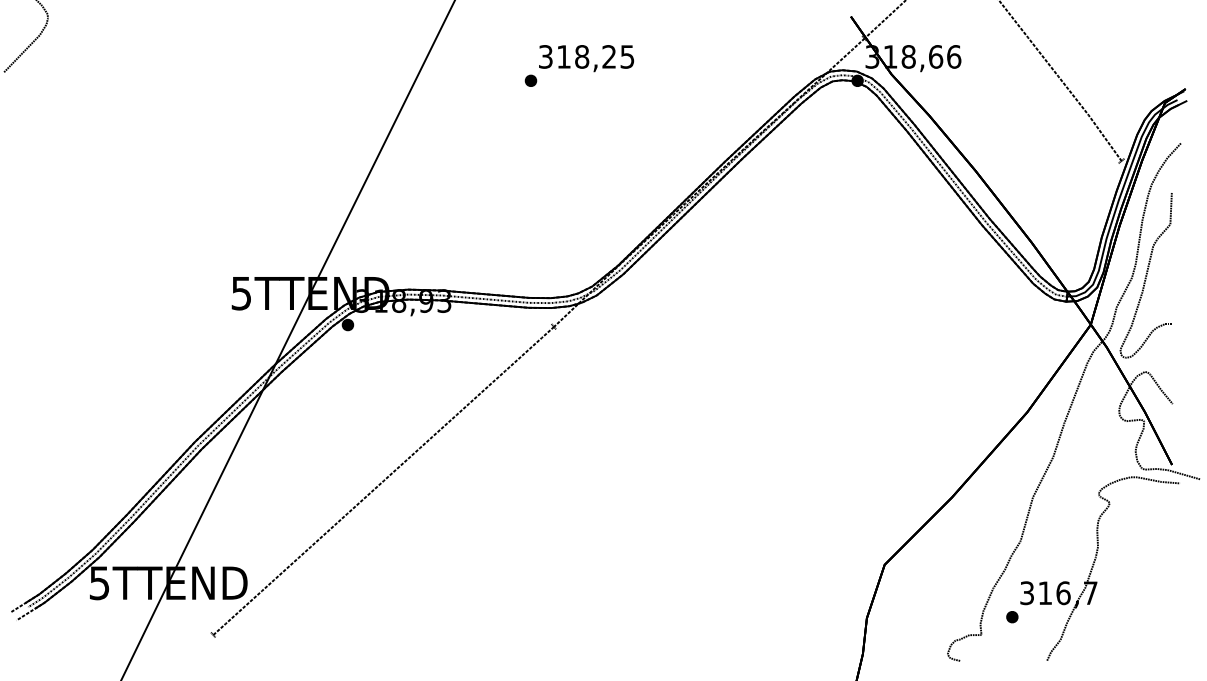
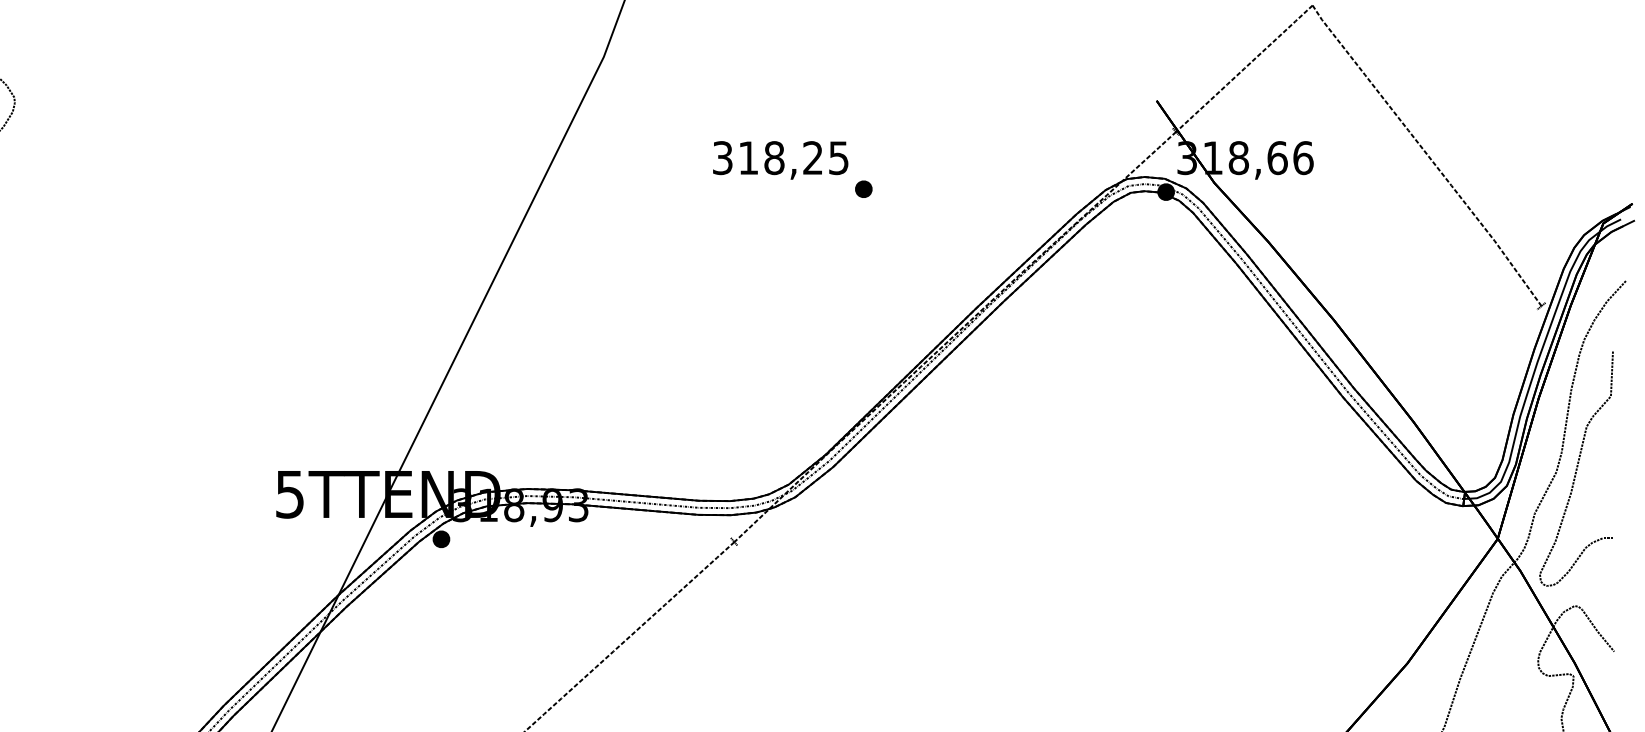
part: (530, 80) -> (863, 188), moved

